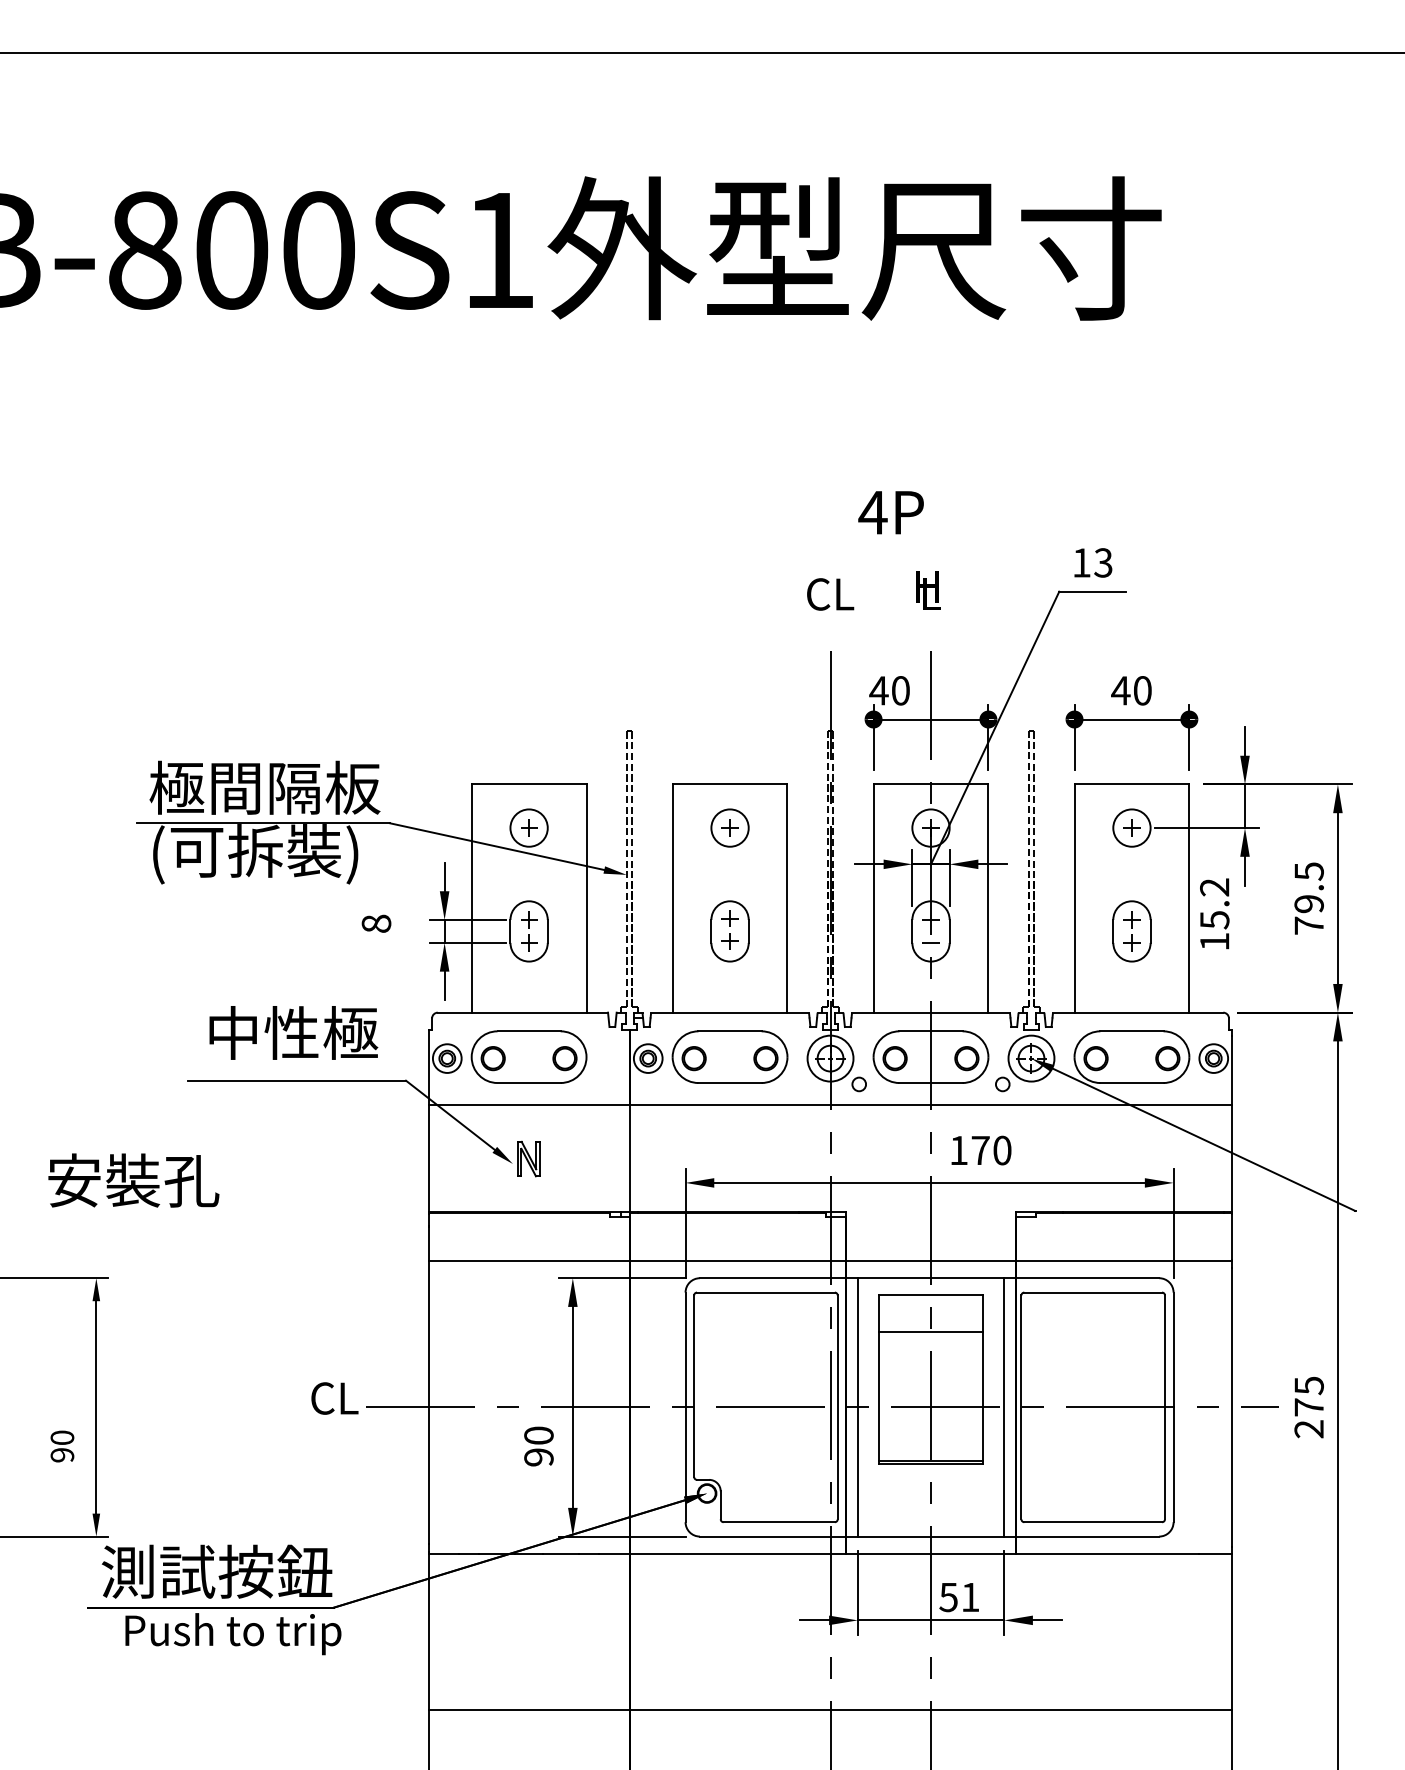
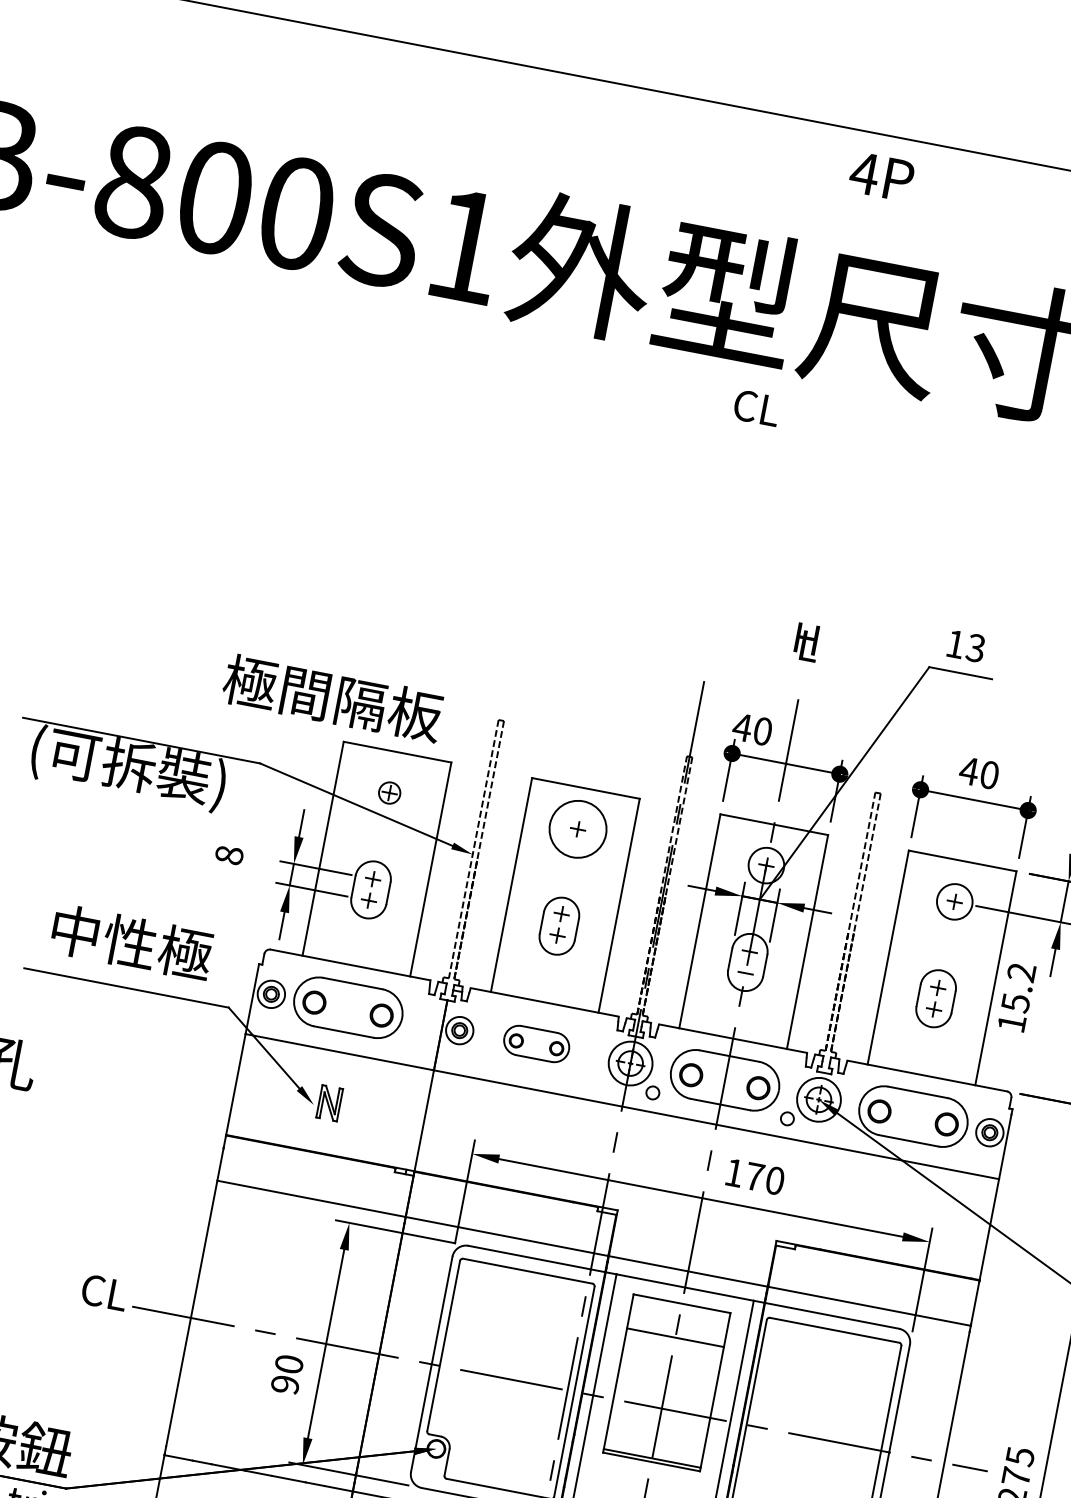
text: (890, 512) -> (881, 176), moved
text: (830, 594) -> (756, 408), moved
text: (264, 787) -> (332, 697), moved
circle: (528, 827) -> (389, 792), size x0.6
circle: (729, 827) -> (577, 828), size x1.6
part: (729, 1056) -> (536, 1043), size x0.6

